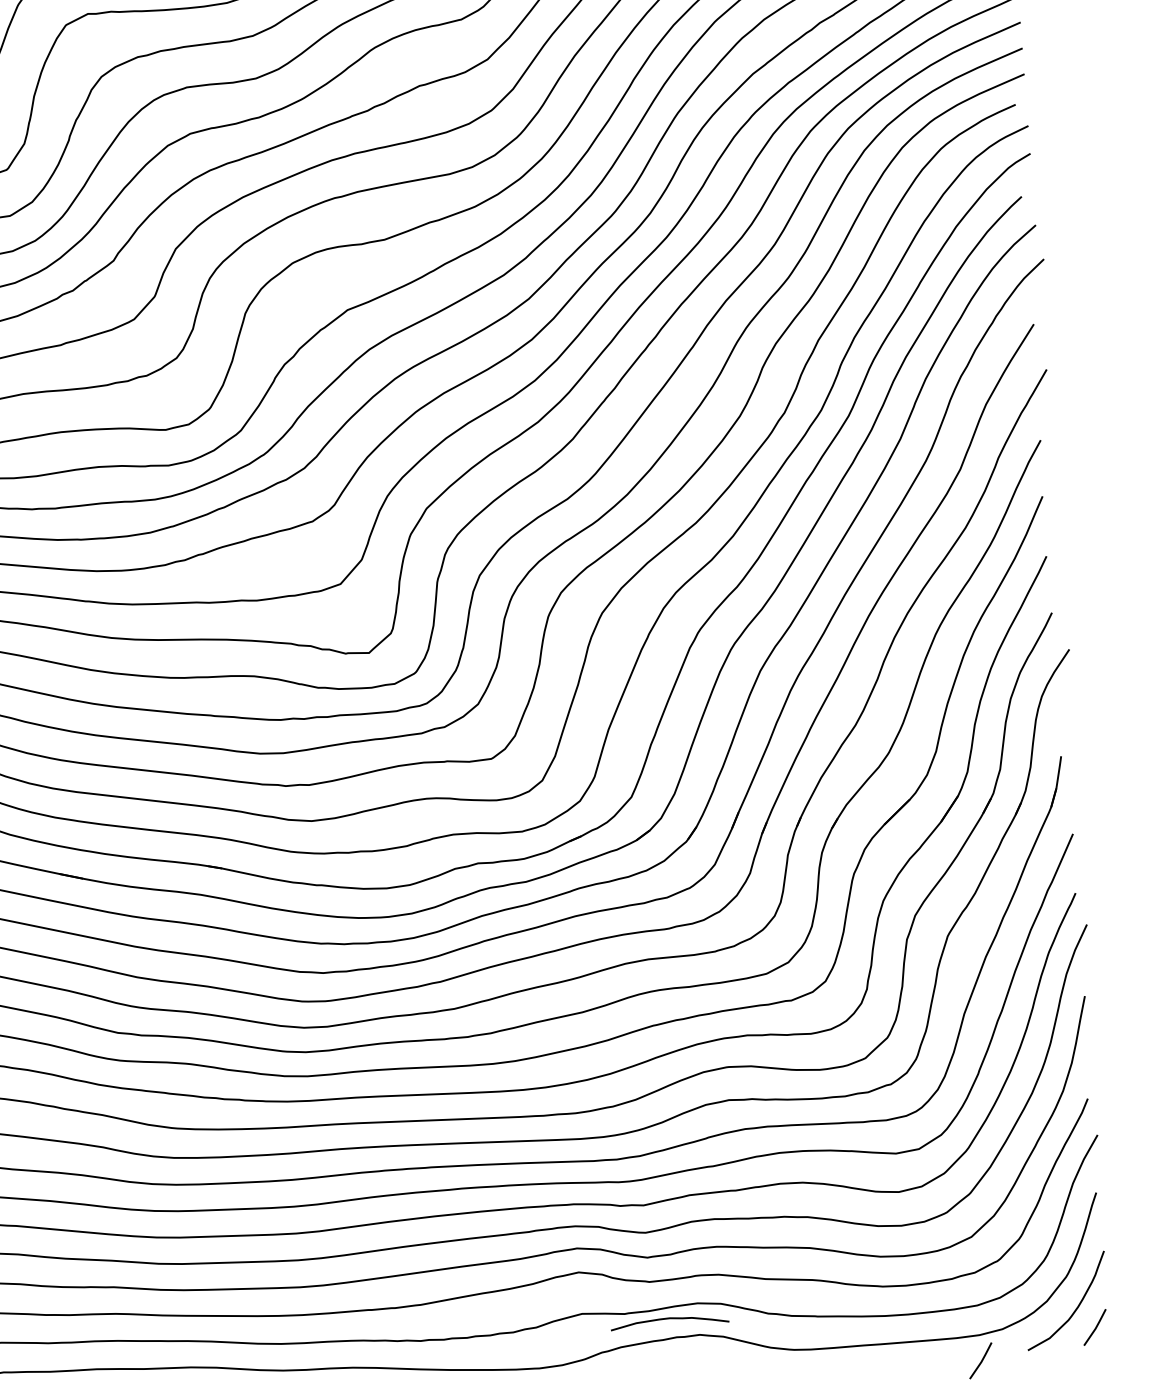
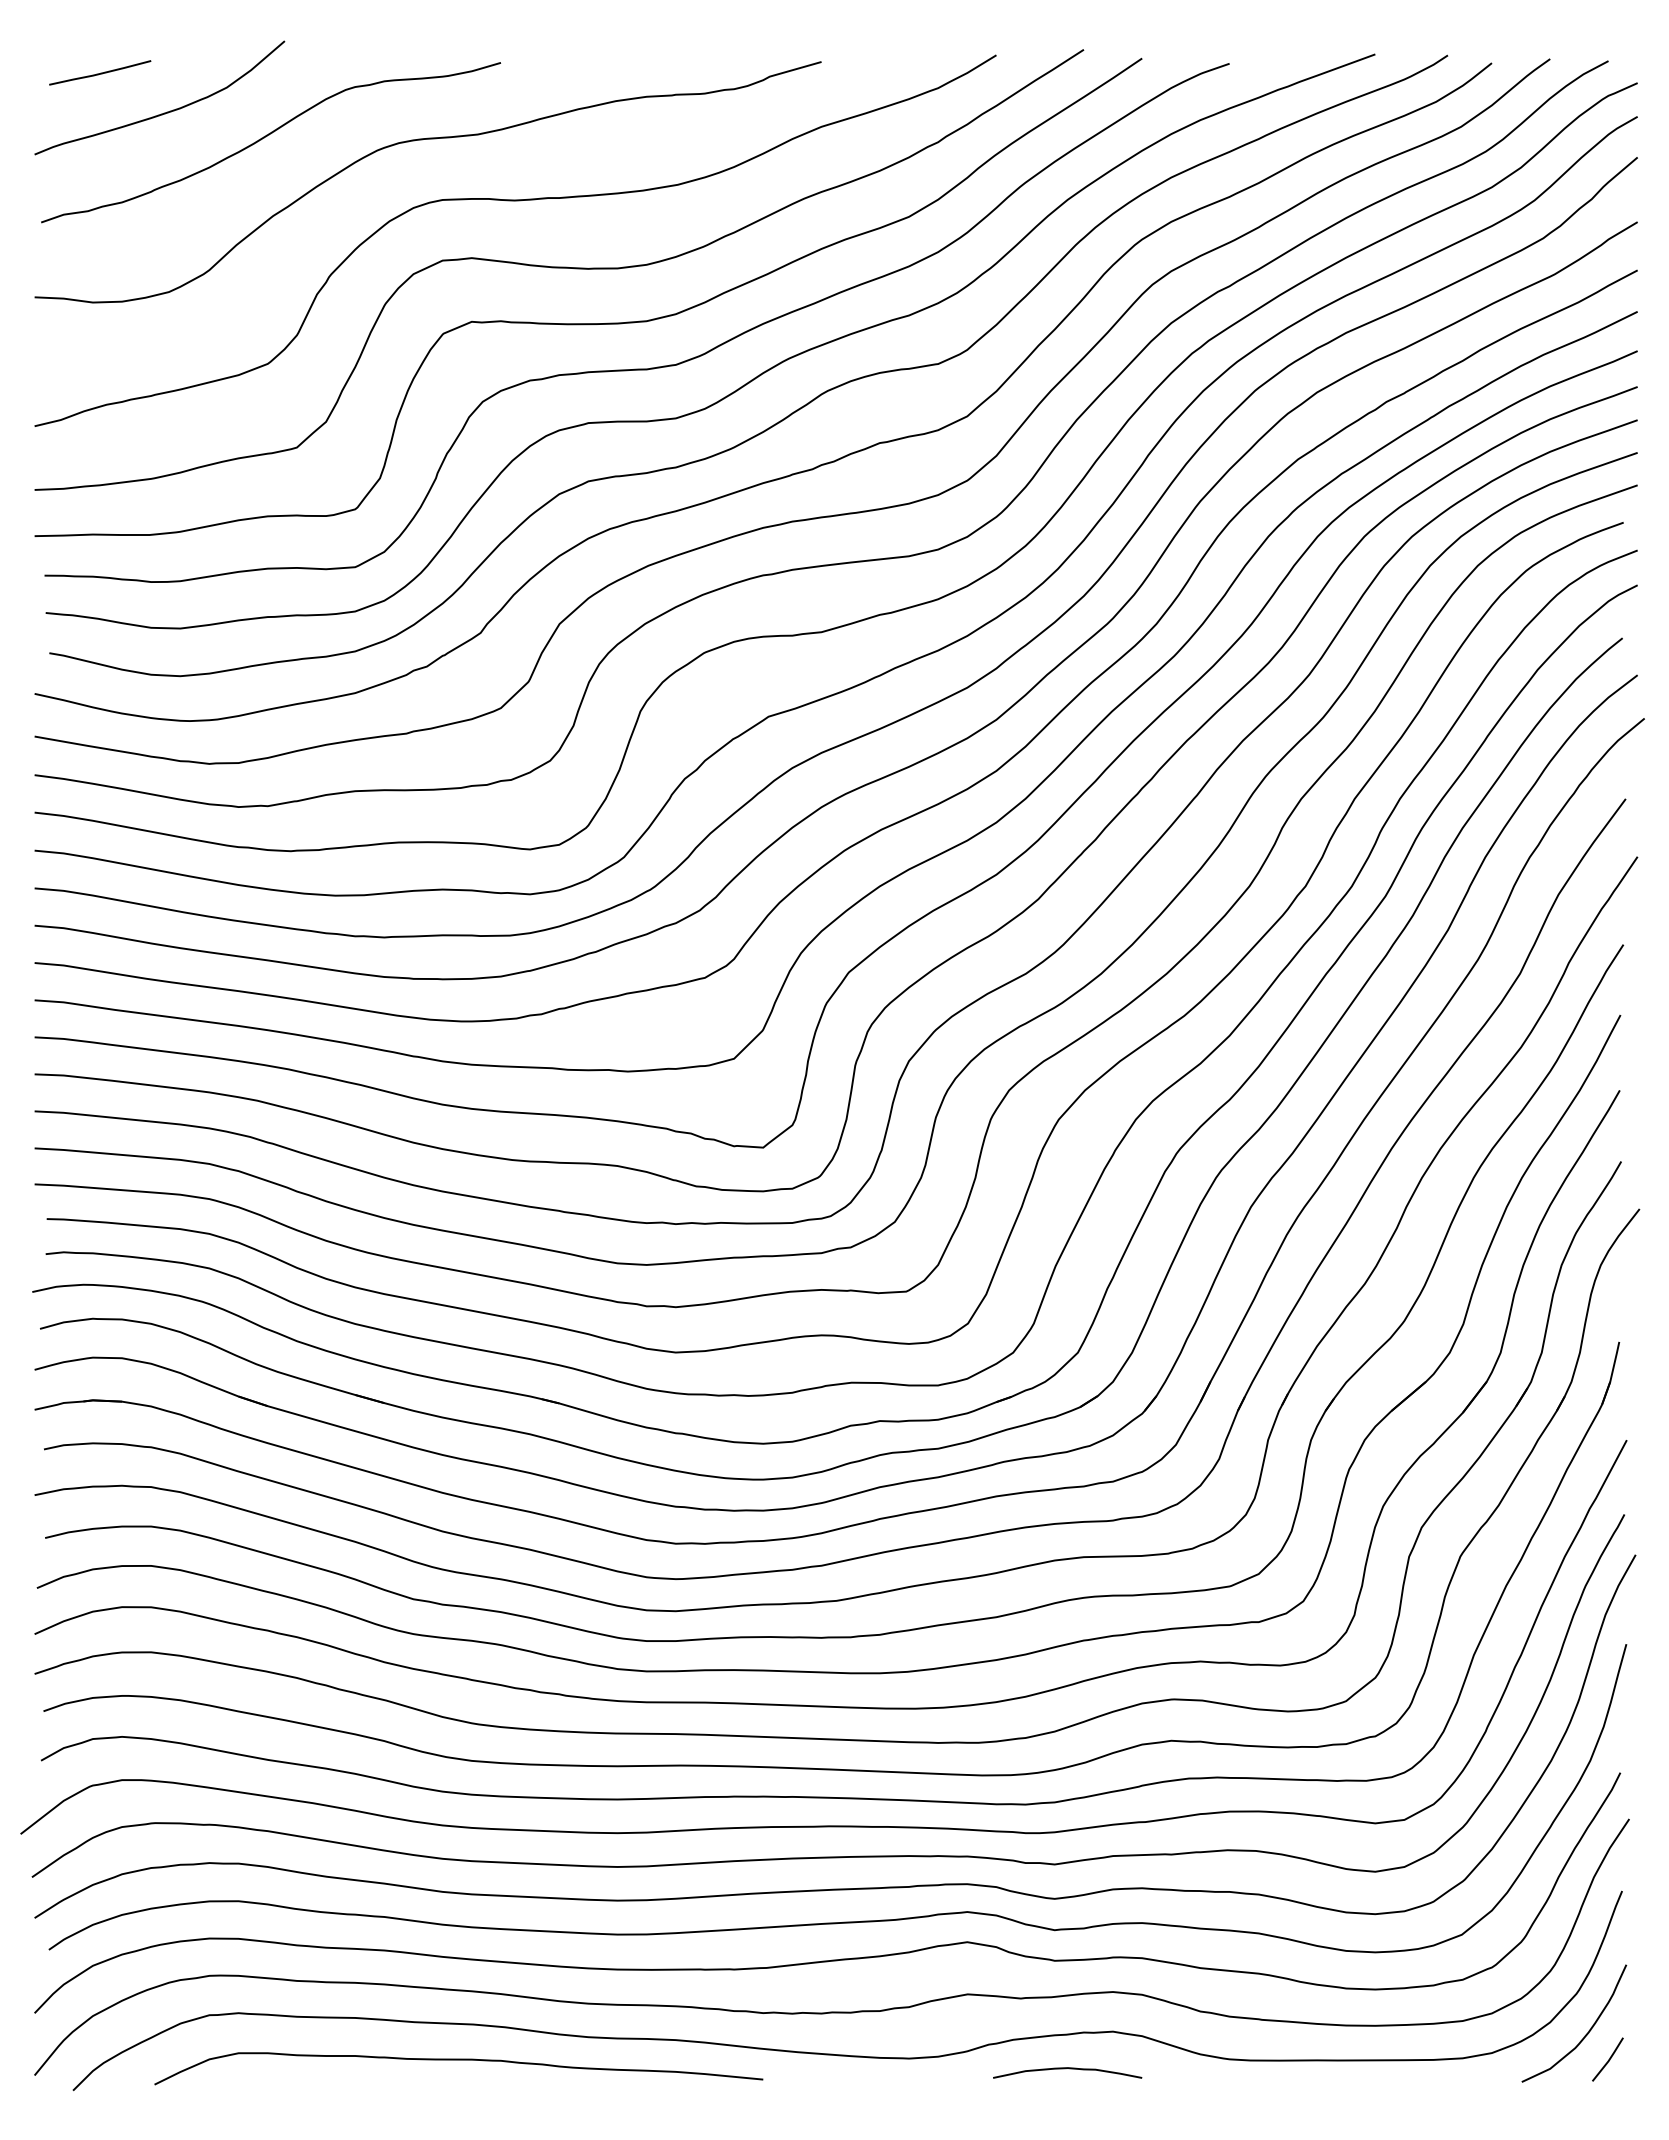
curve: (667, 1319) -> (1065, 2069), moved
line: (981, 1360) -> (1462, 2090), removed

